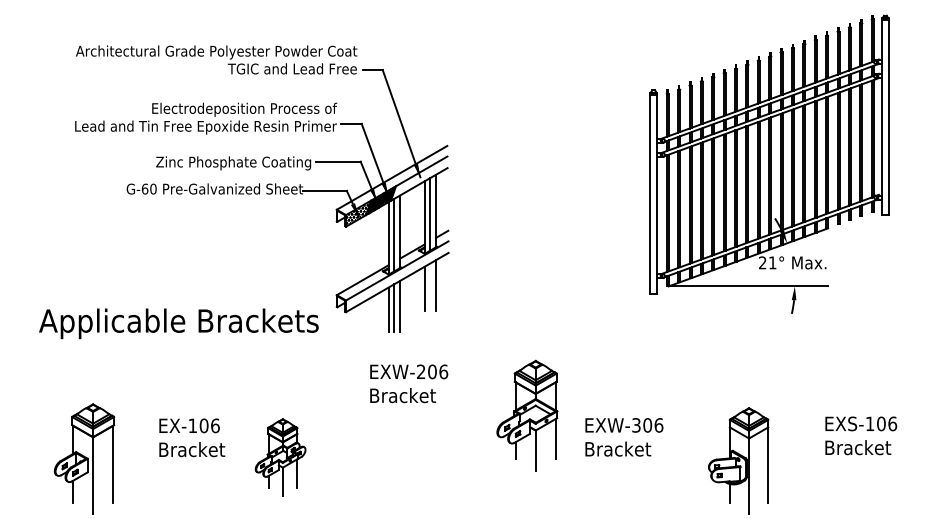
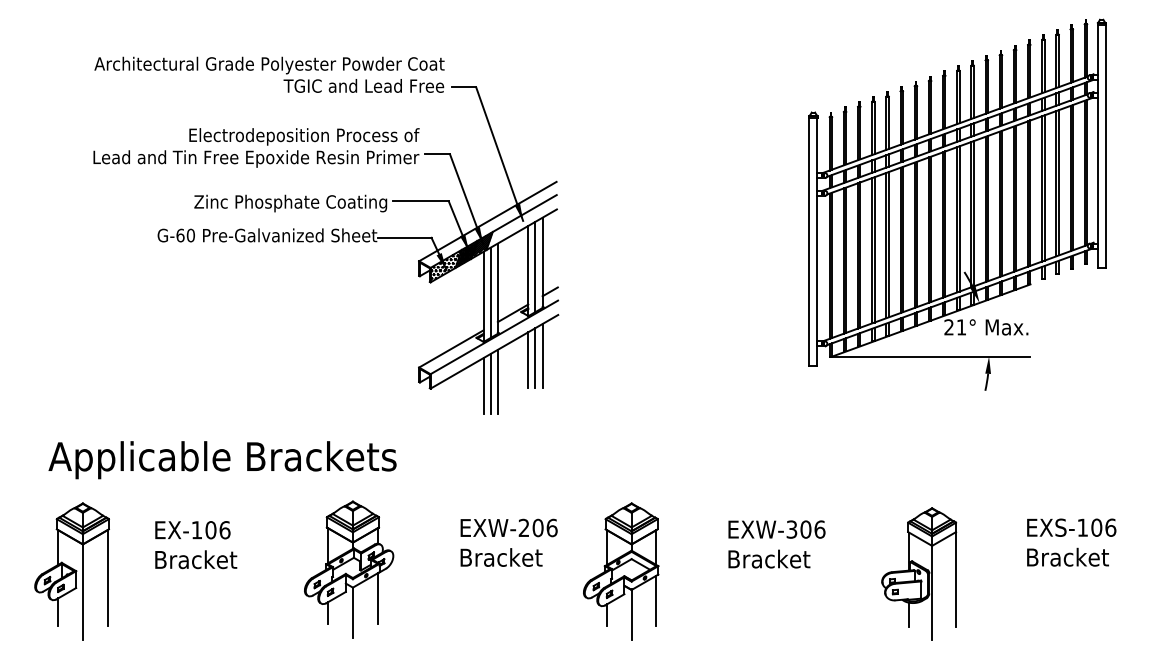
line: (430, 287) -> (535, 357), added
text: (178, 324) -> (222, 460), moved
text: (408, 383) -> (508, 542), moved
part: (527, 415) -> (621, 571), moved
text: (192, 438) -> (196, 545), moved
part: (280, 457) -> (349, 569), size x1.43
part: (84, 459) -> (71, 571), moved

